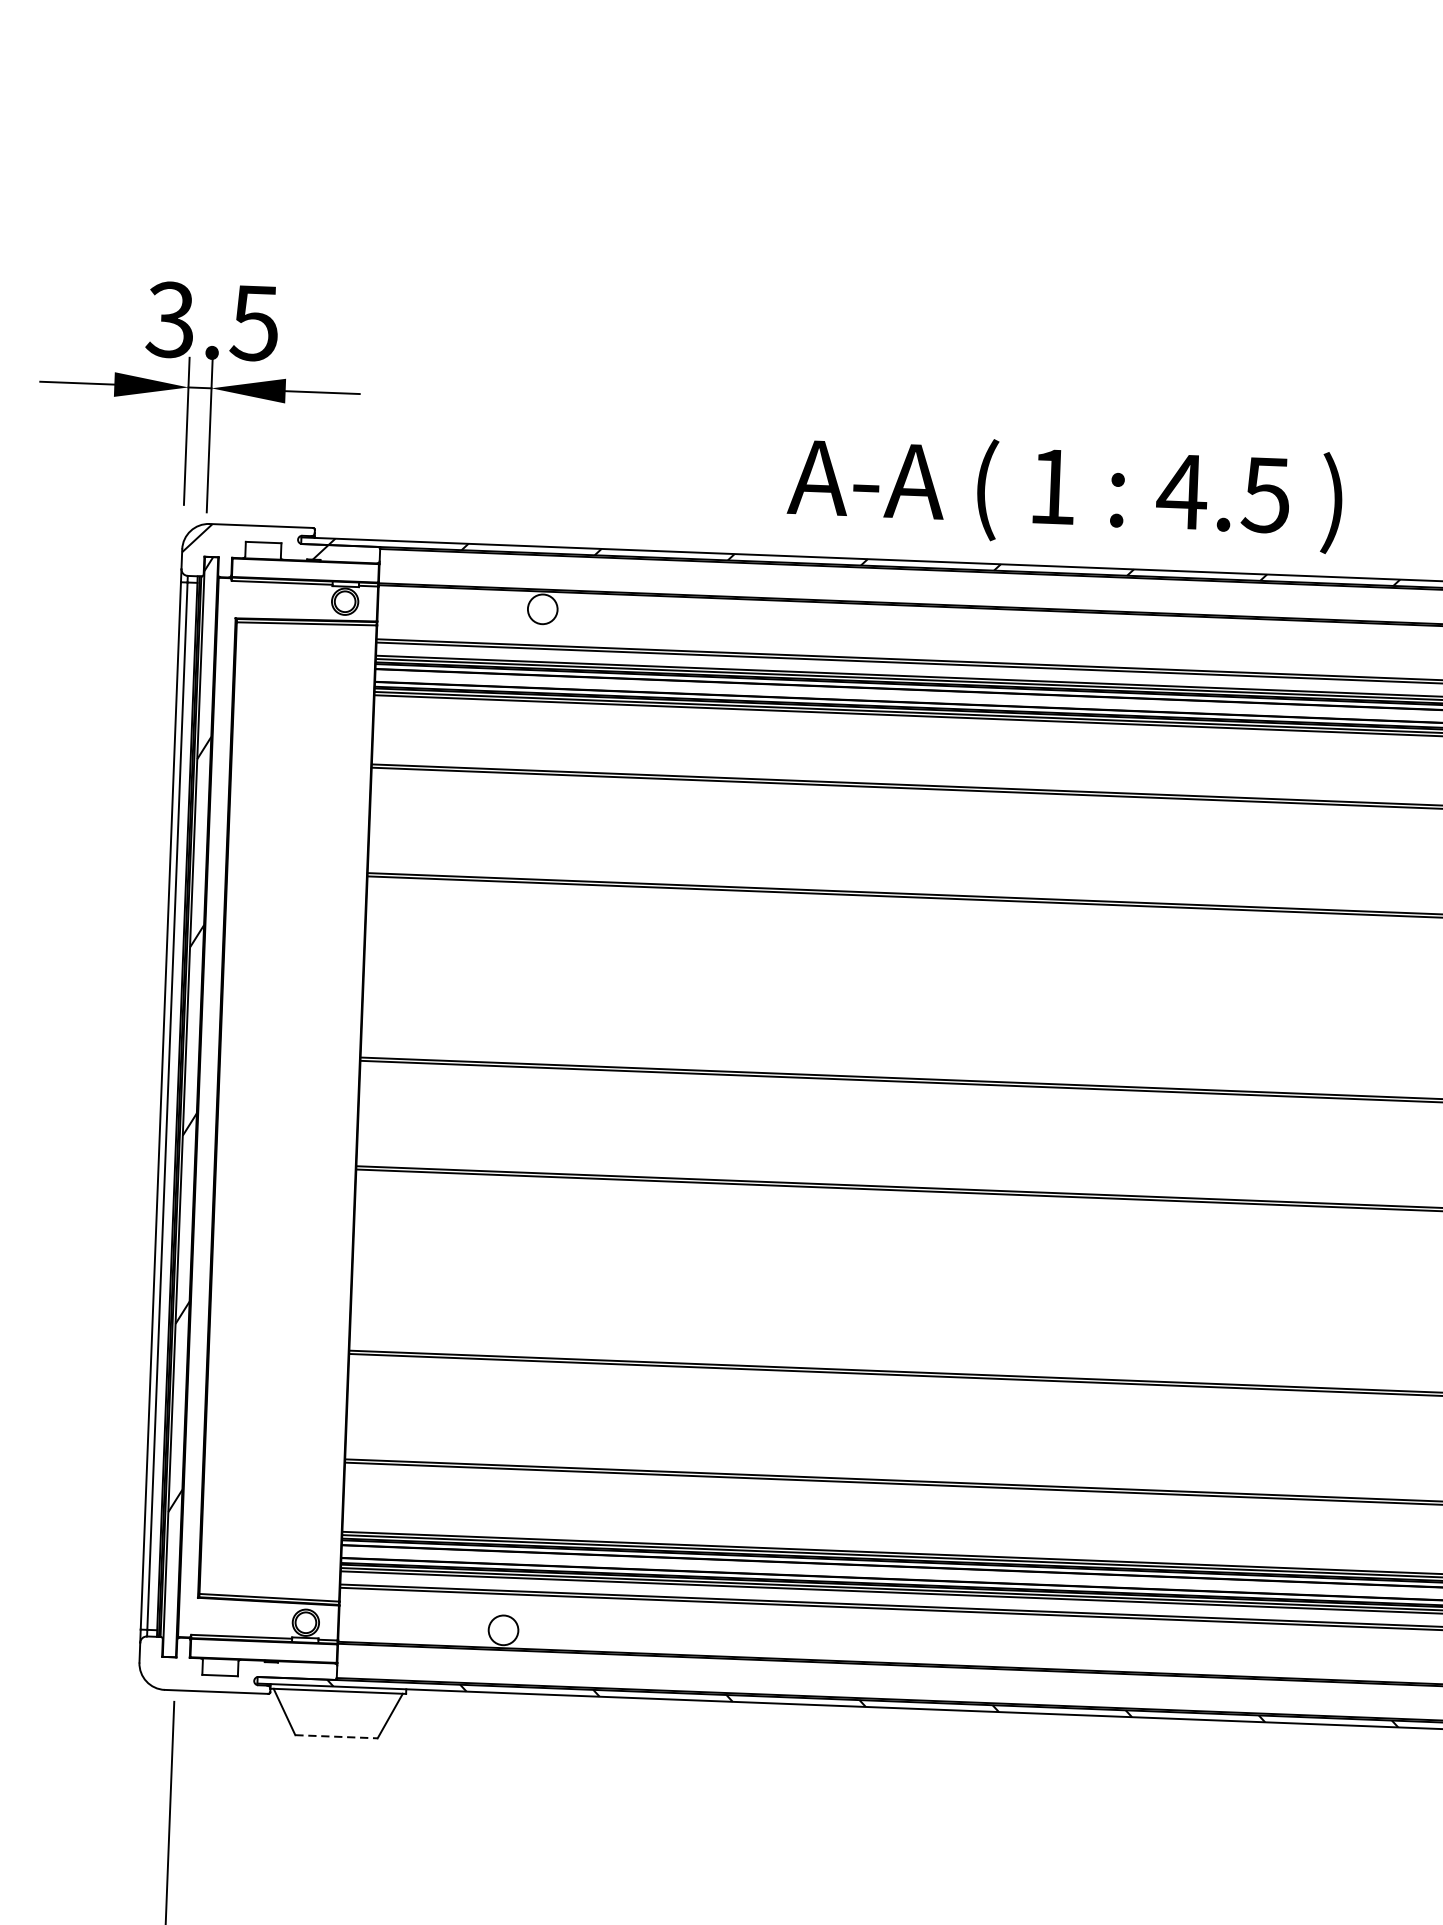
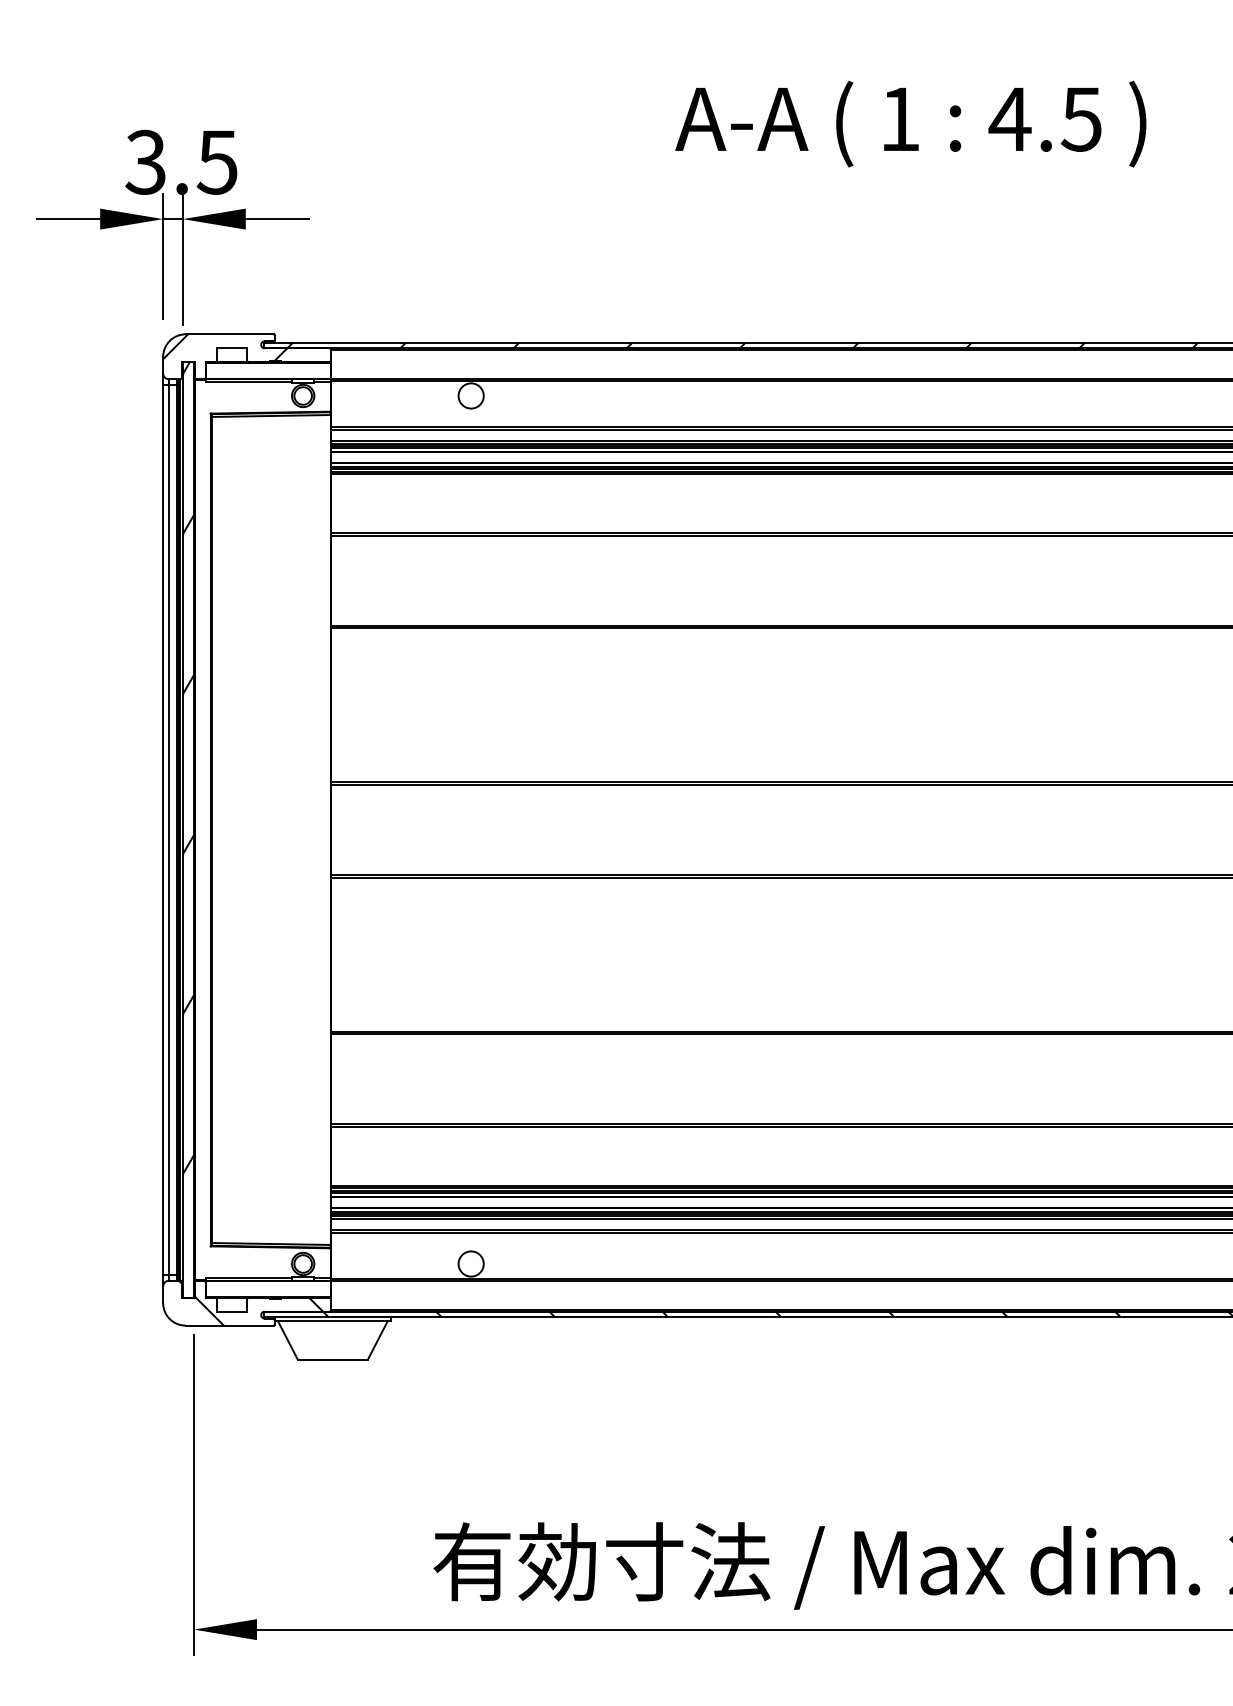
text: (1064, 492) -> (910, 123), moved
hatch: (242, 1665) -> (250, 1302), added
line: (337, 1736) -> (333, 1359), dashed -> solid

